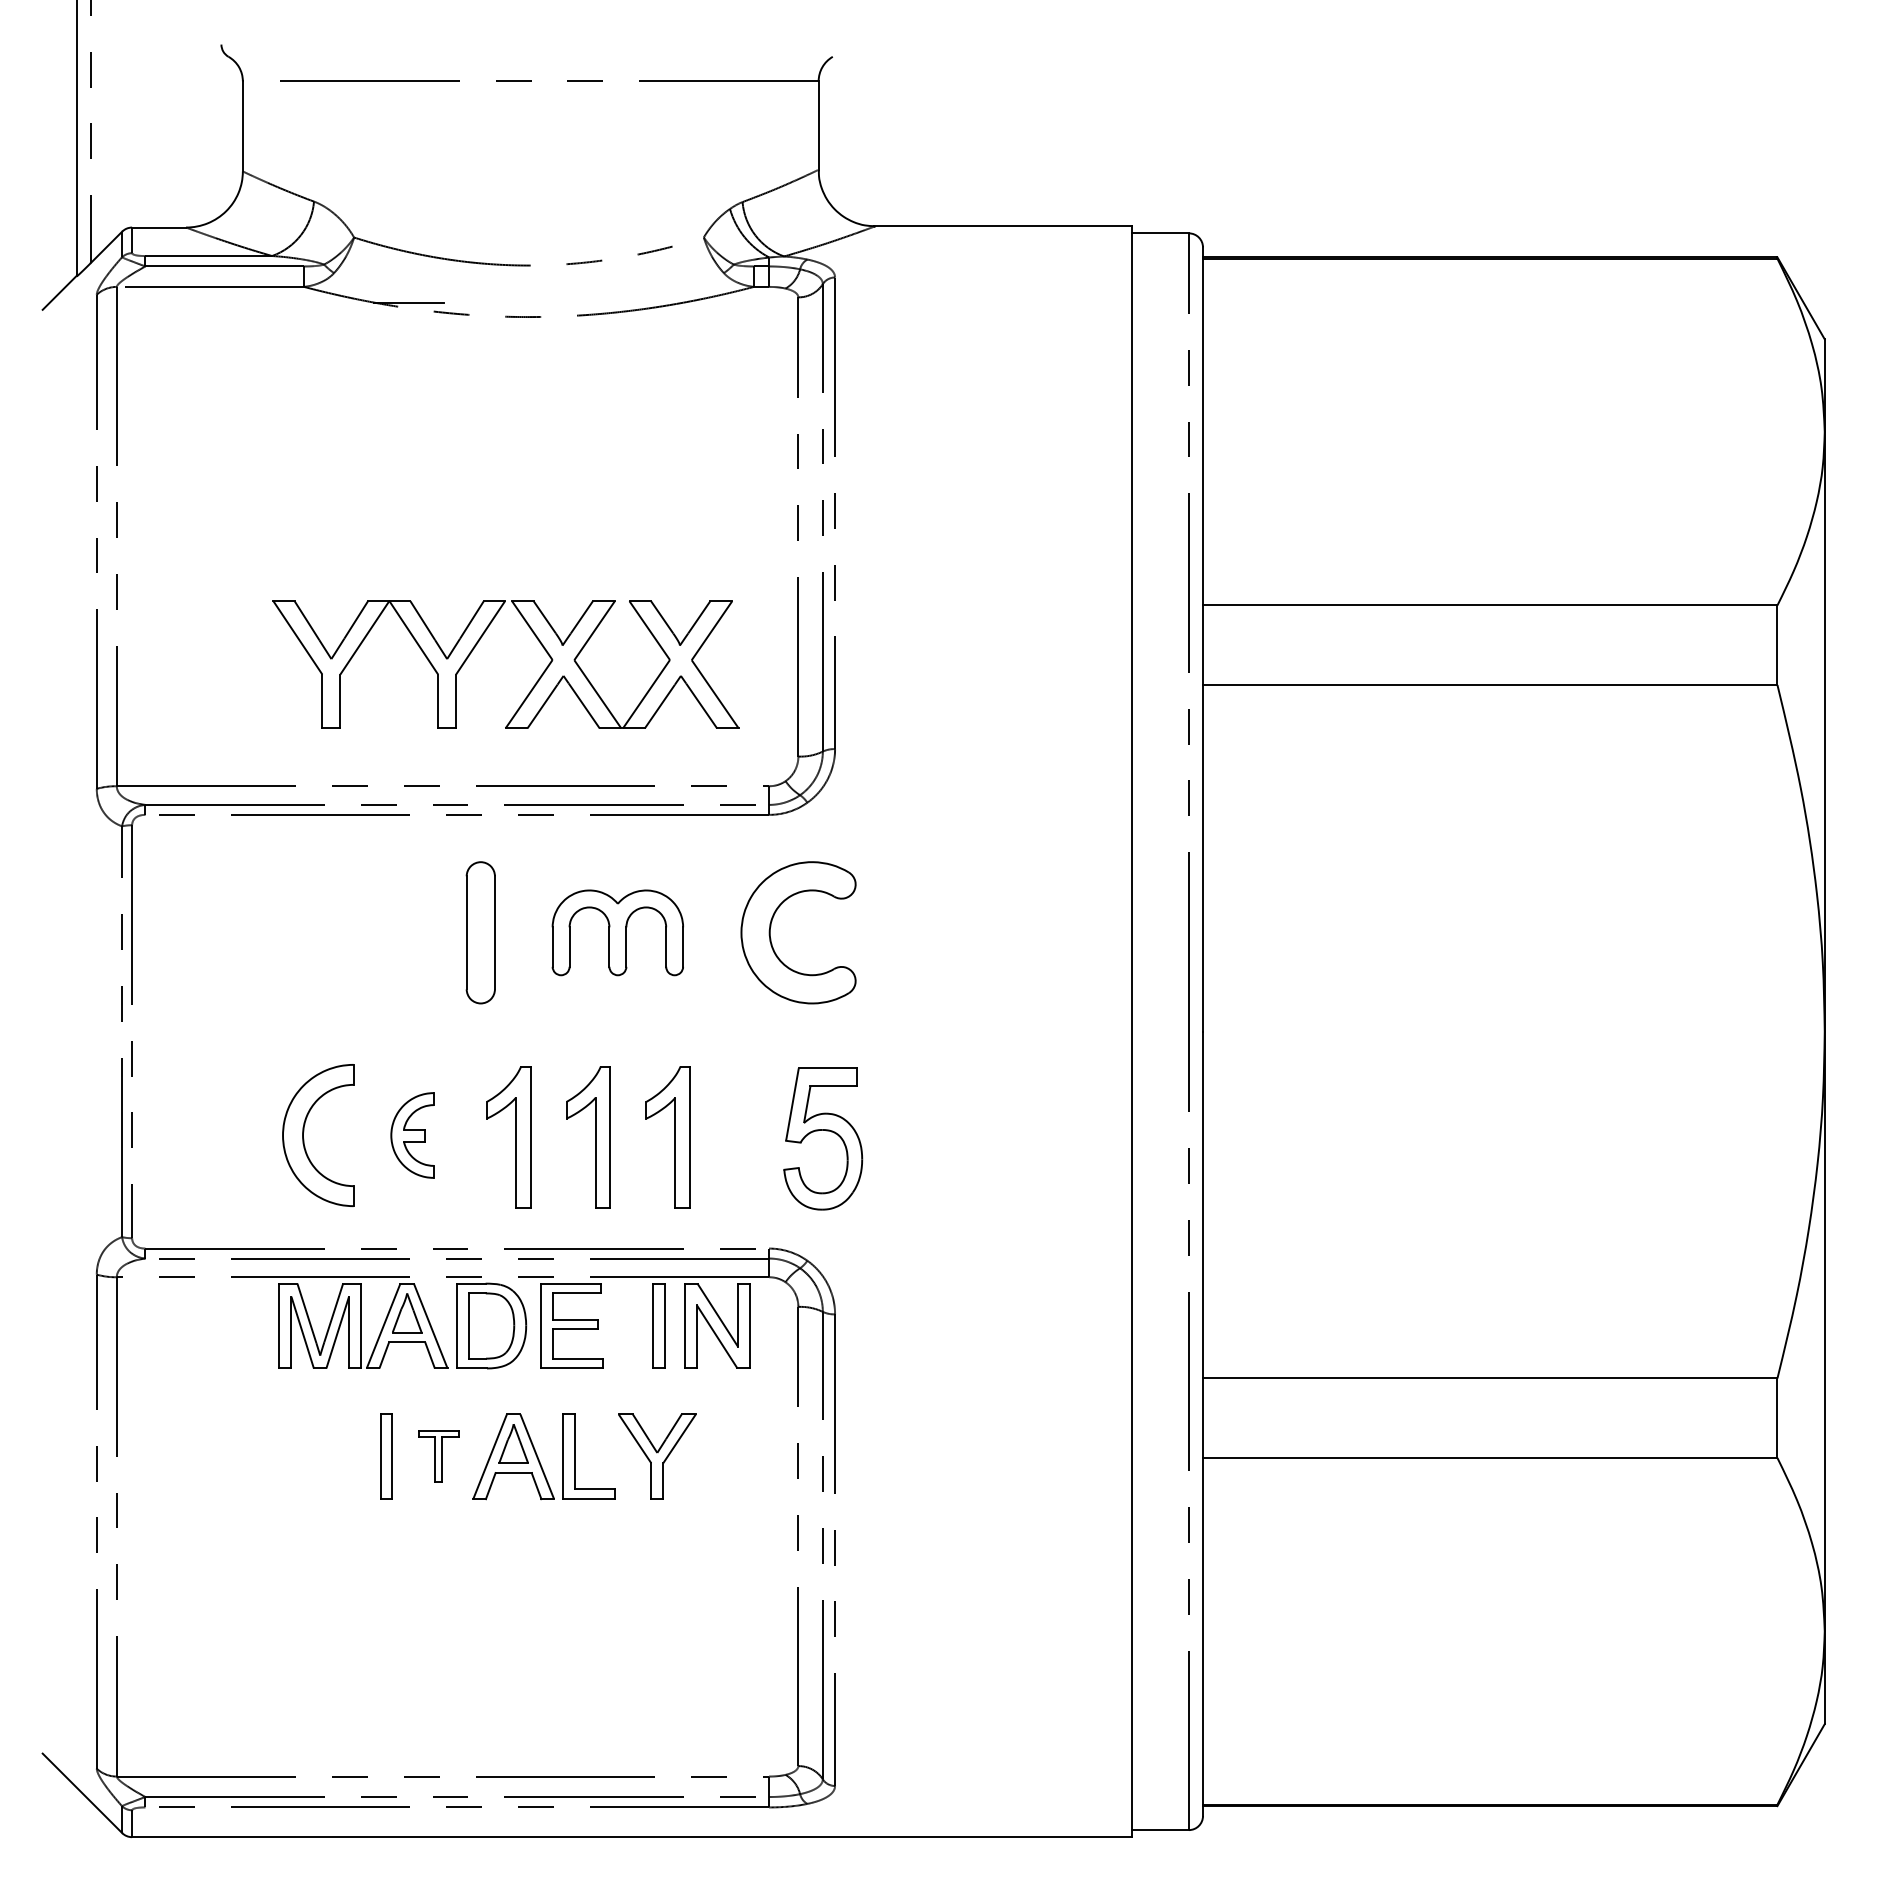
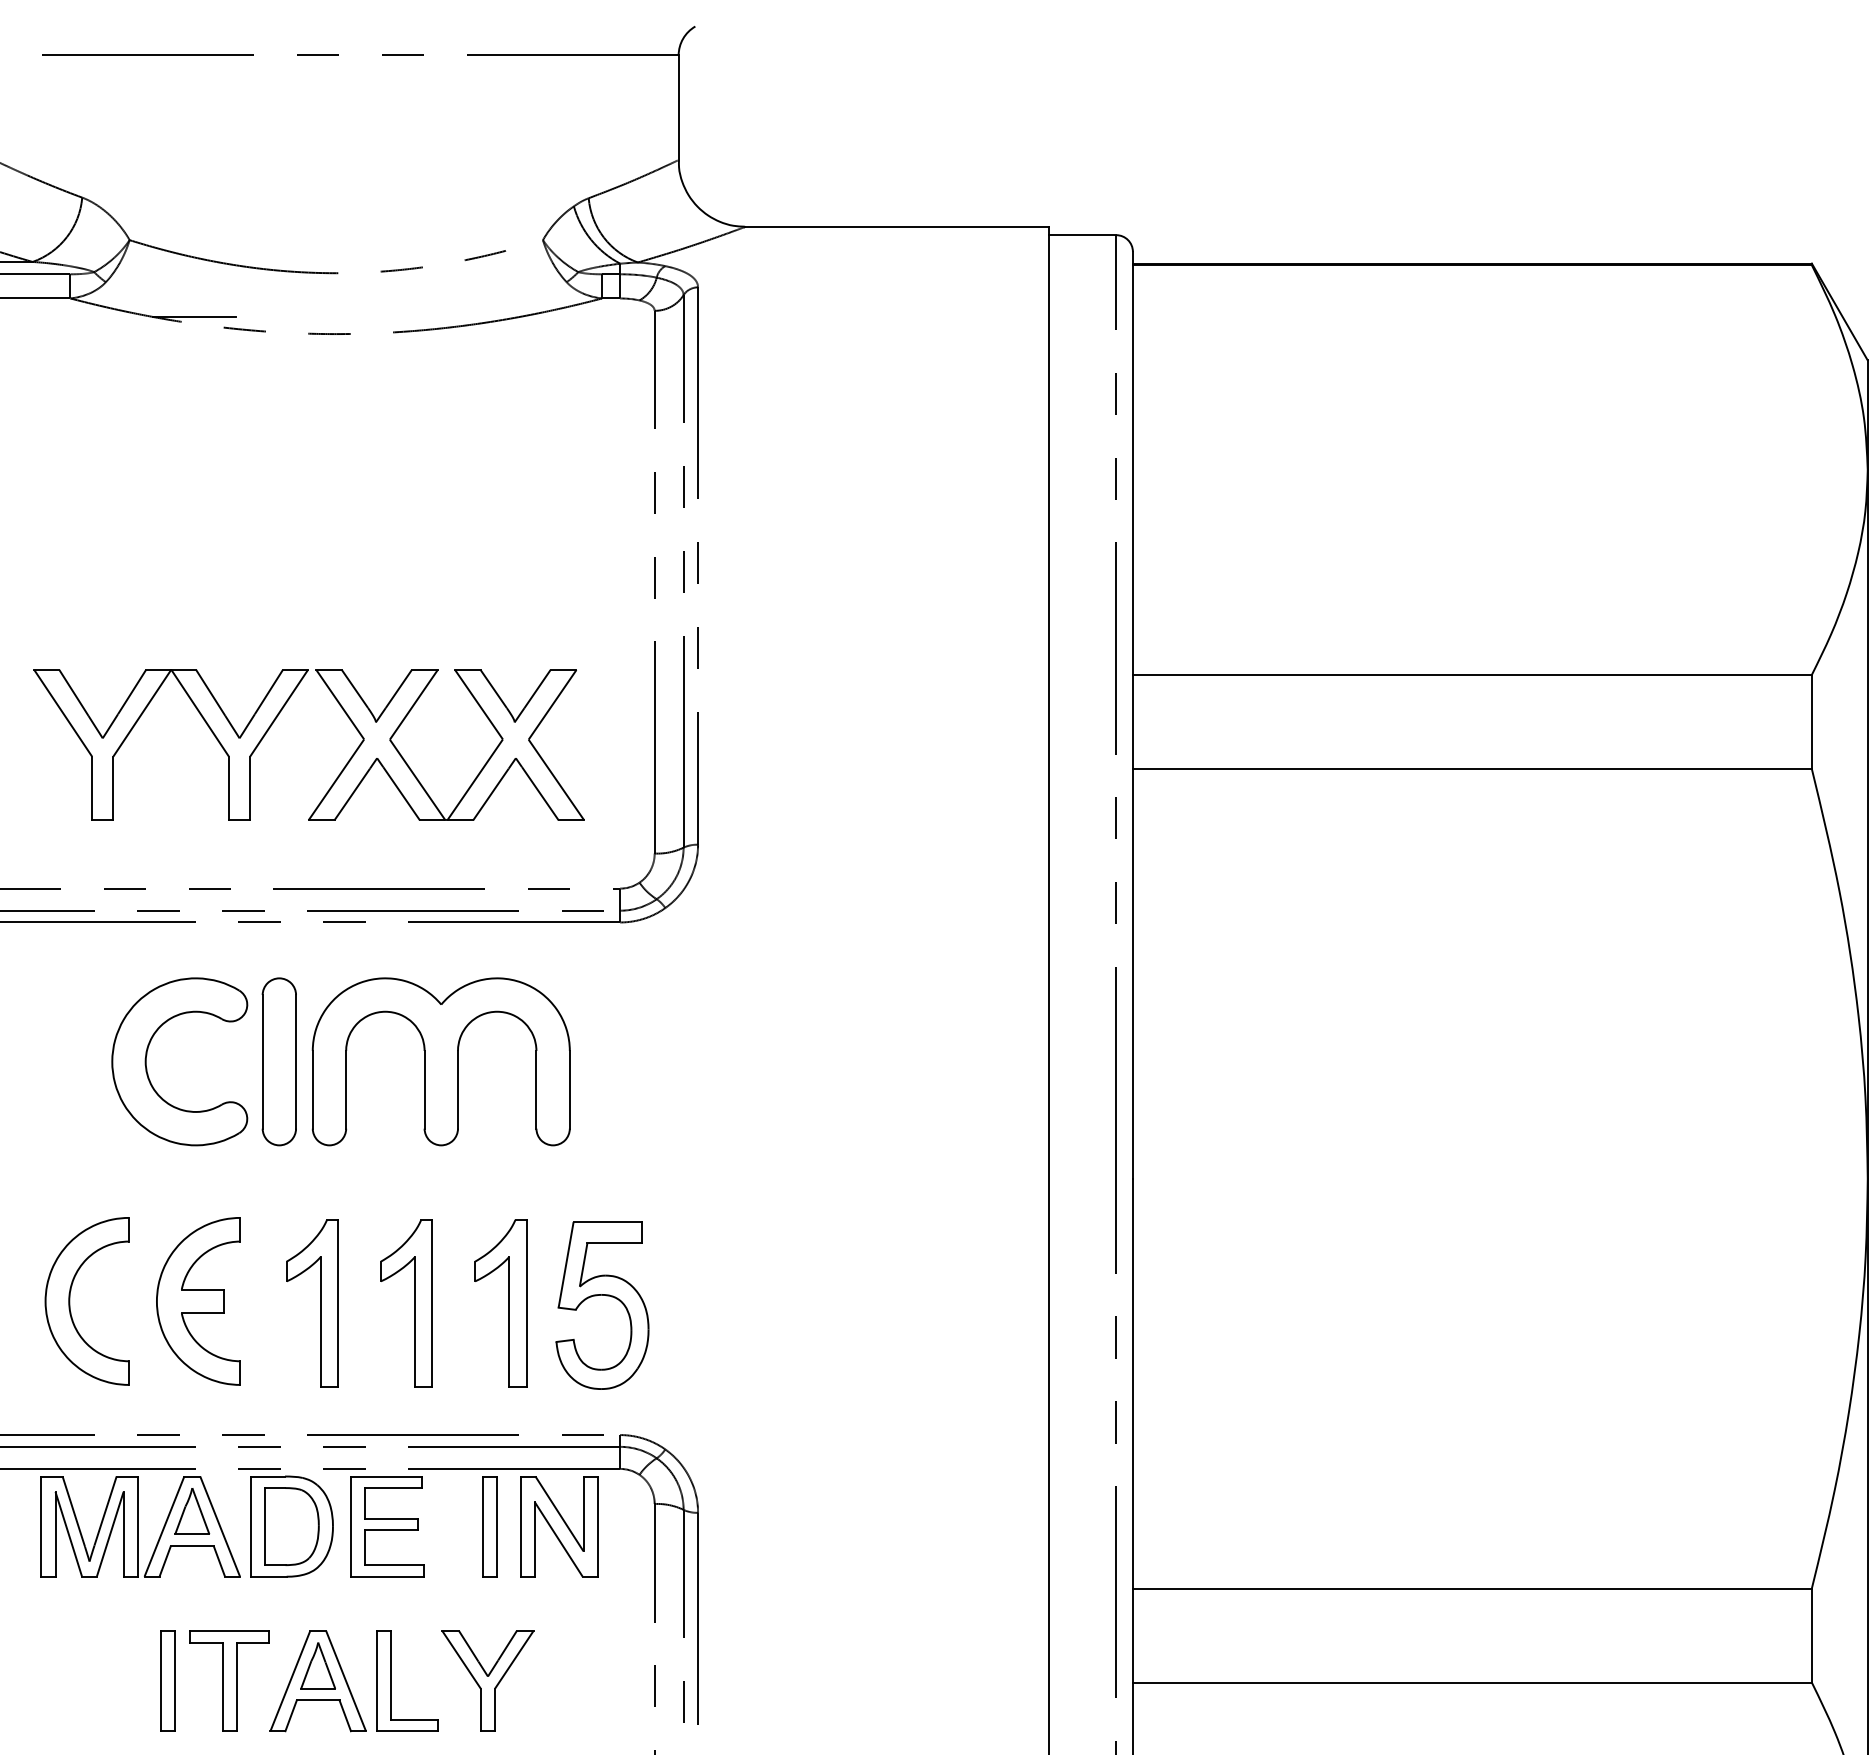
part: (771, 926) -> (147, 1054), moved
part: (617, 932) -> (440, 1061), size x1.67
part: (826, 1131) -> (606, 1296), moved
part: (412, 1135) -> (198, 1301), size x1.67
part: (438, 1456) -> (229, 1680), size x1.67

